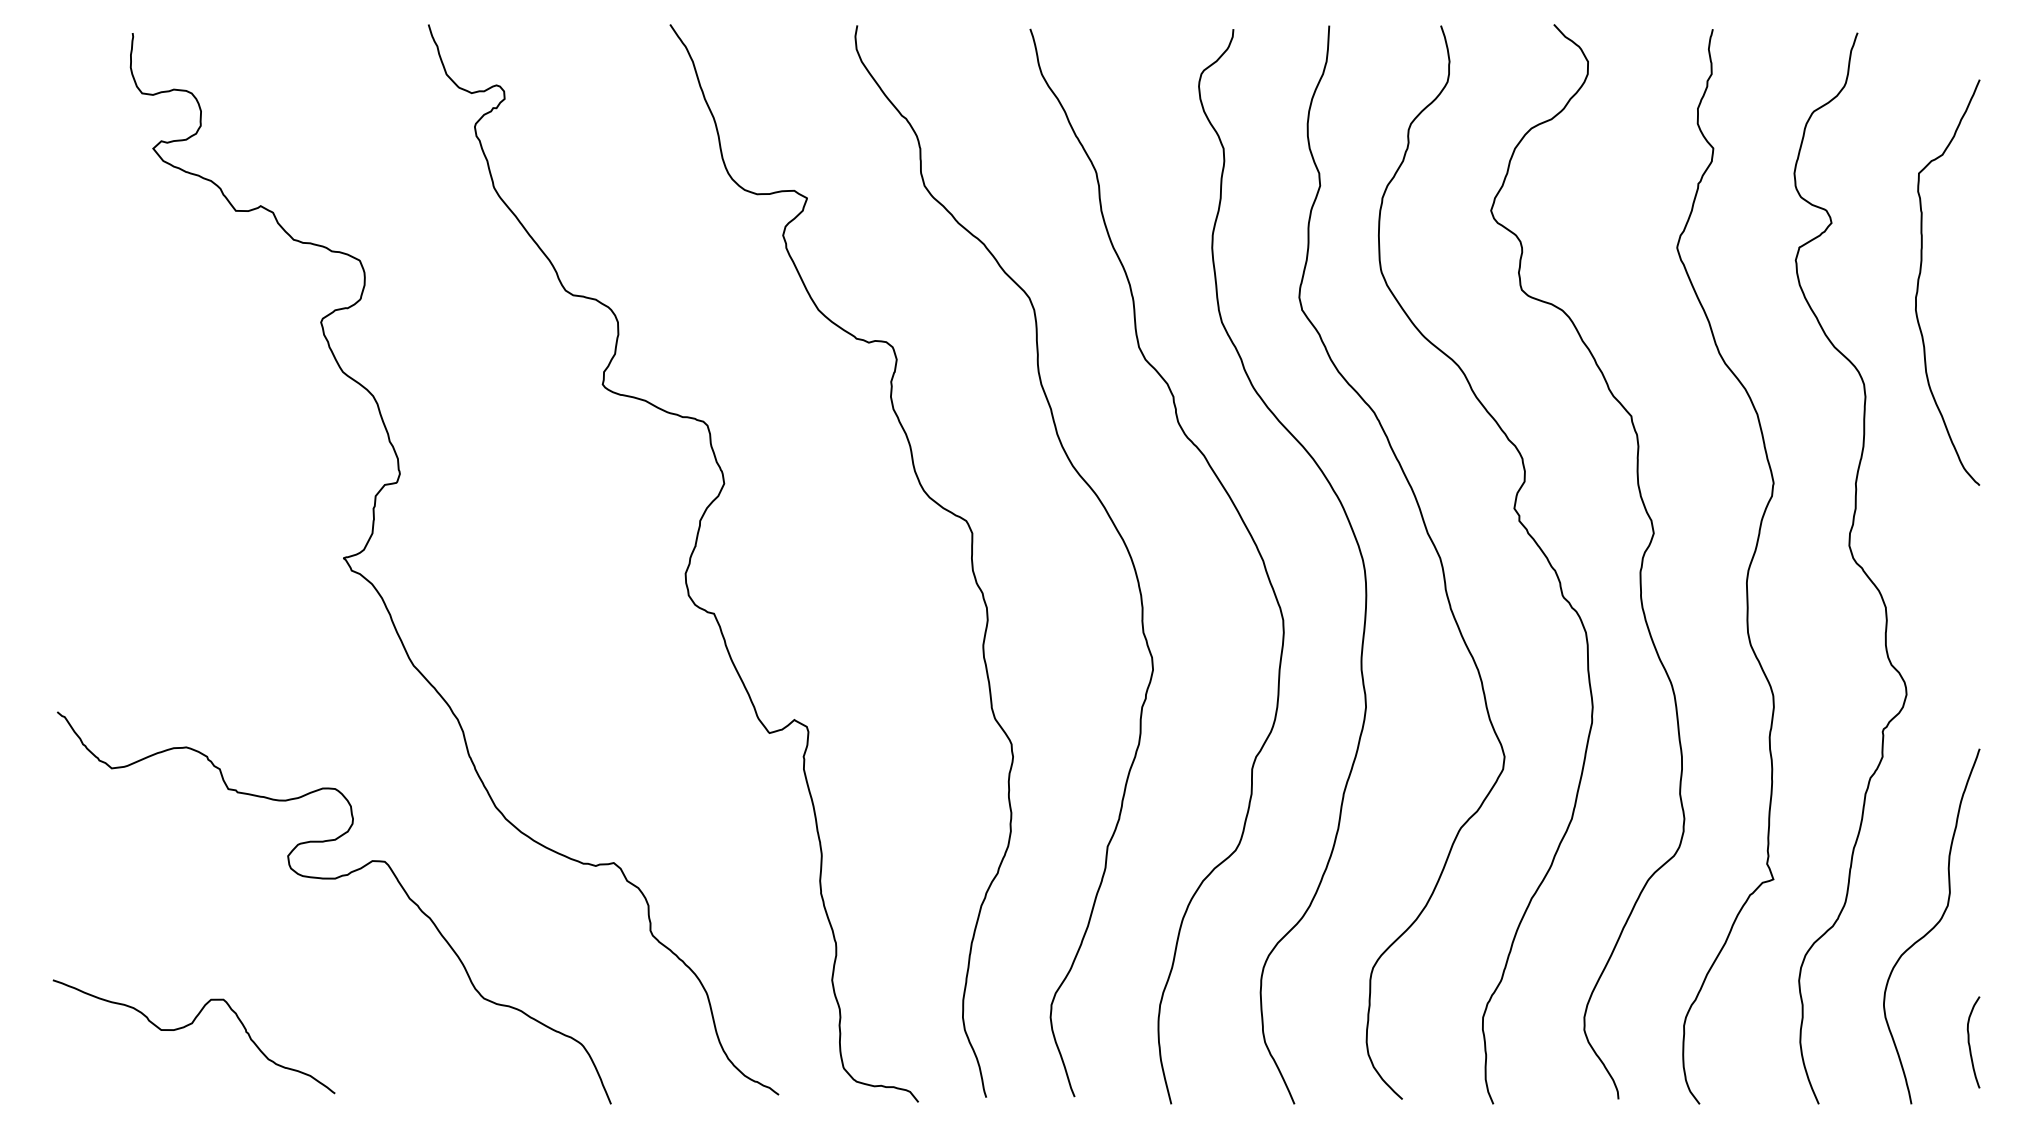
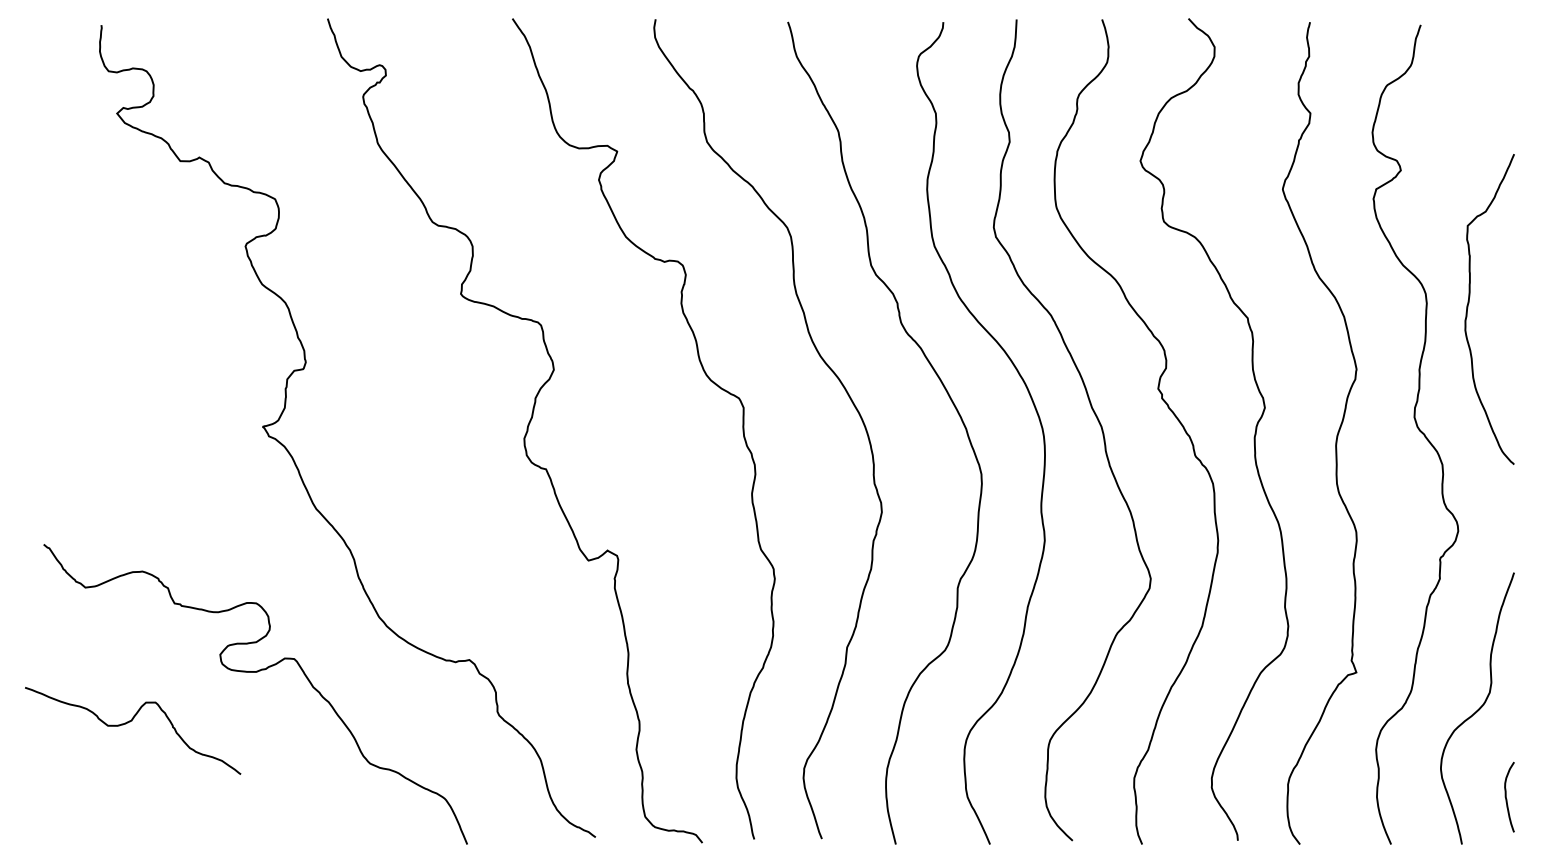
curve: (1920, 276) -> (1468, 304), moved
curve: (190, 1025) -> (130, 722), moved

